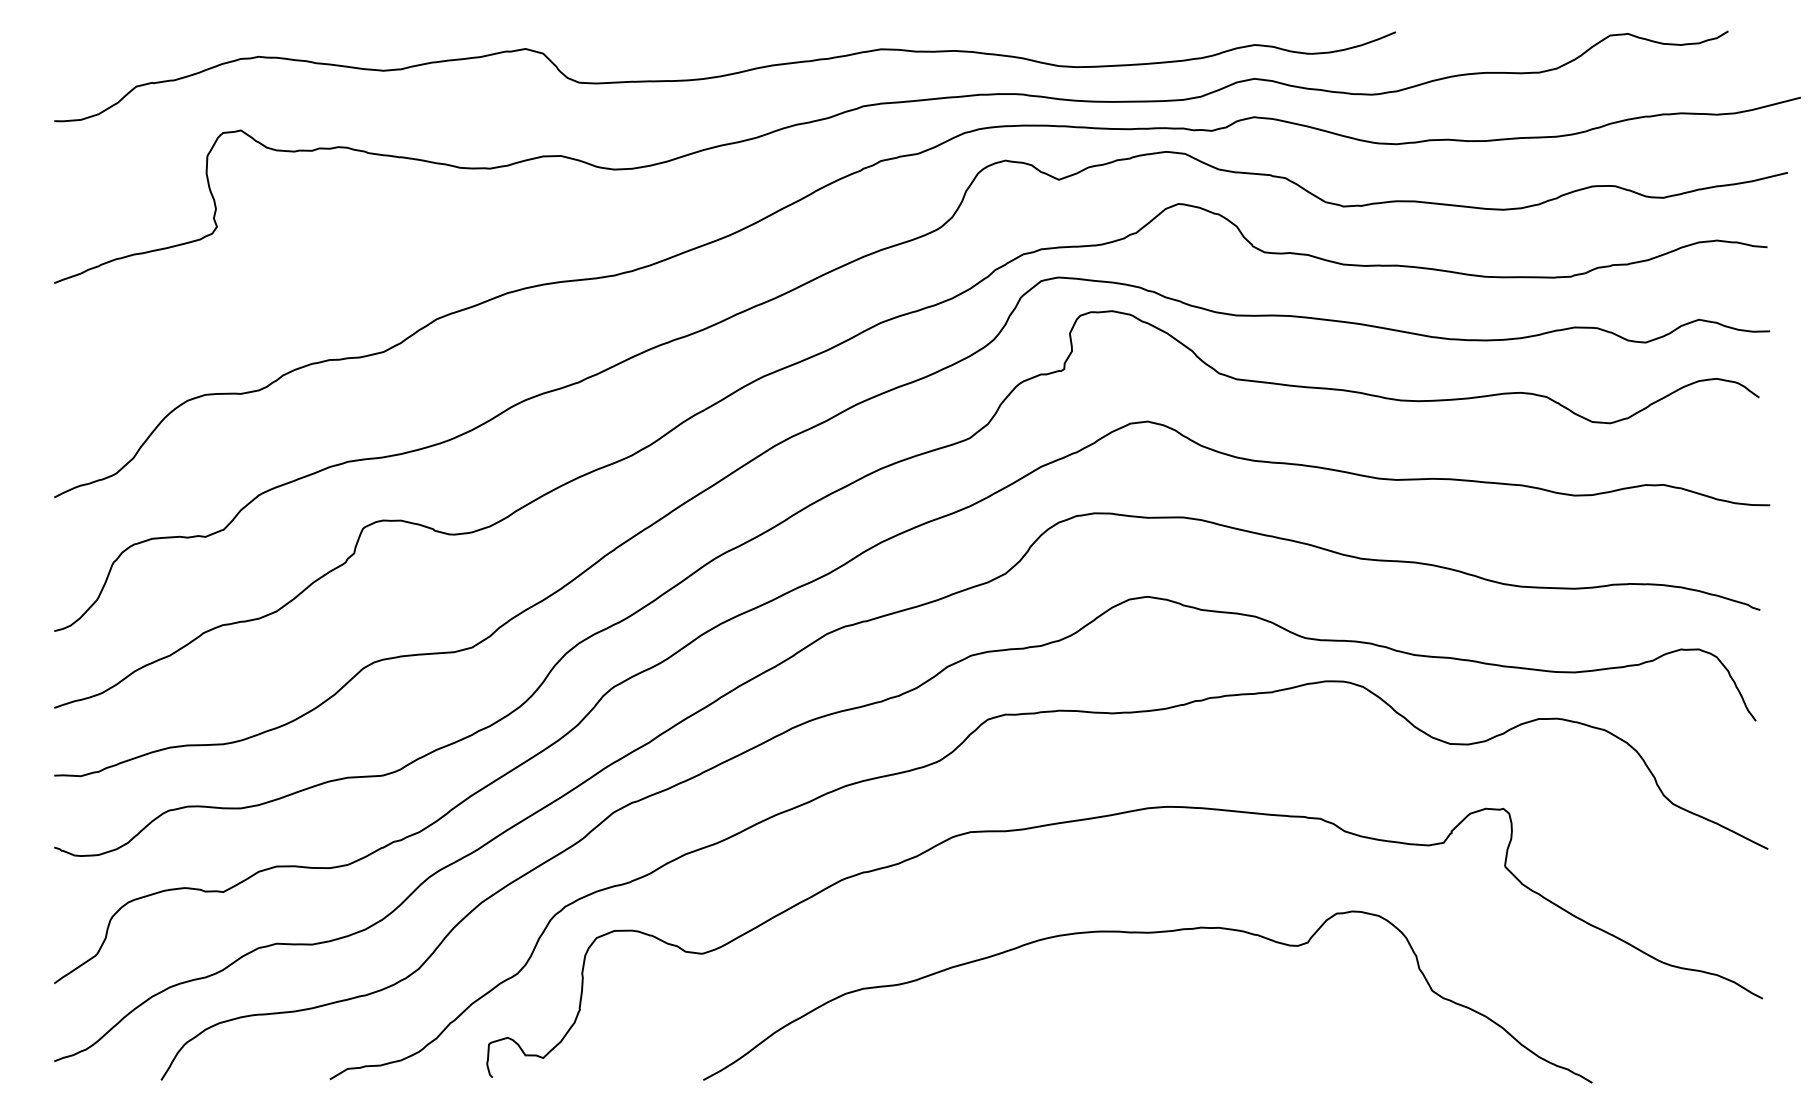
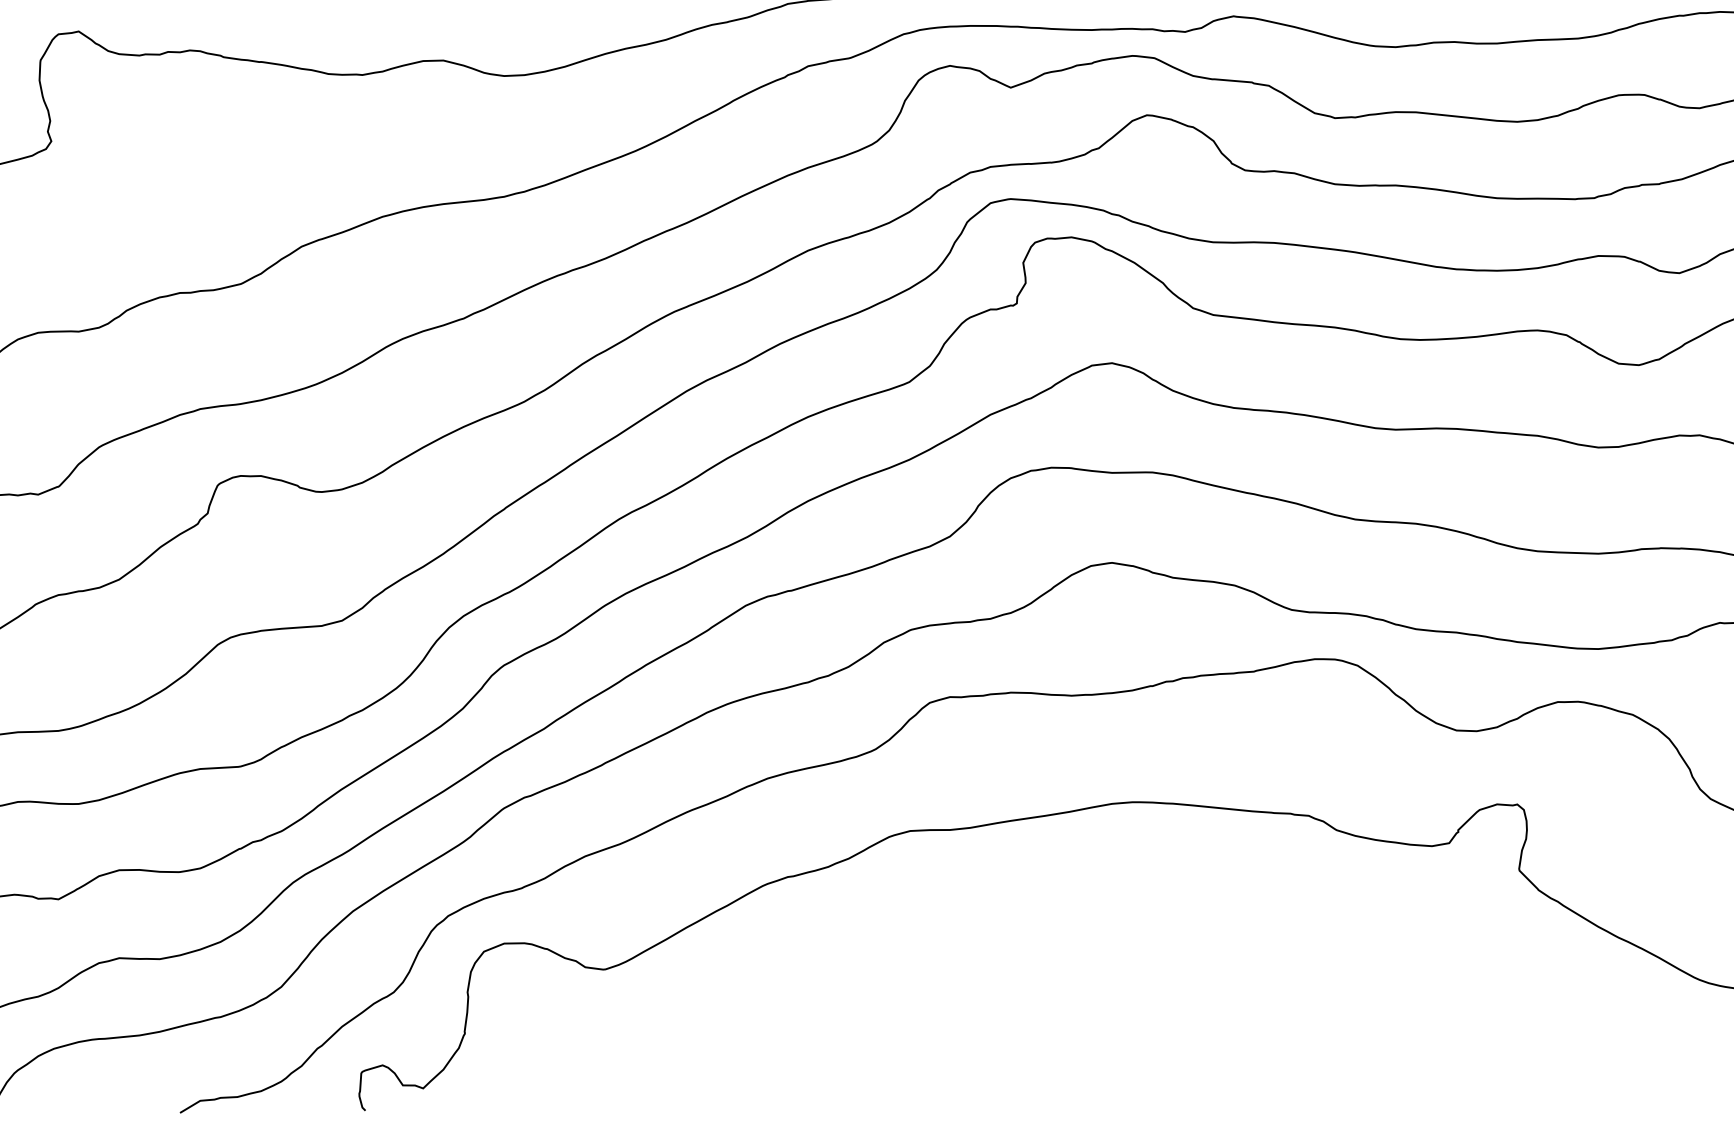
curve: (1147, 933) -> (1111, 946), removed

